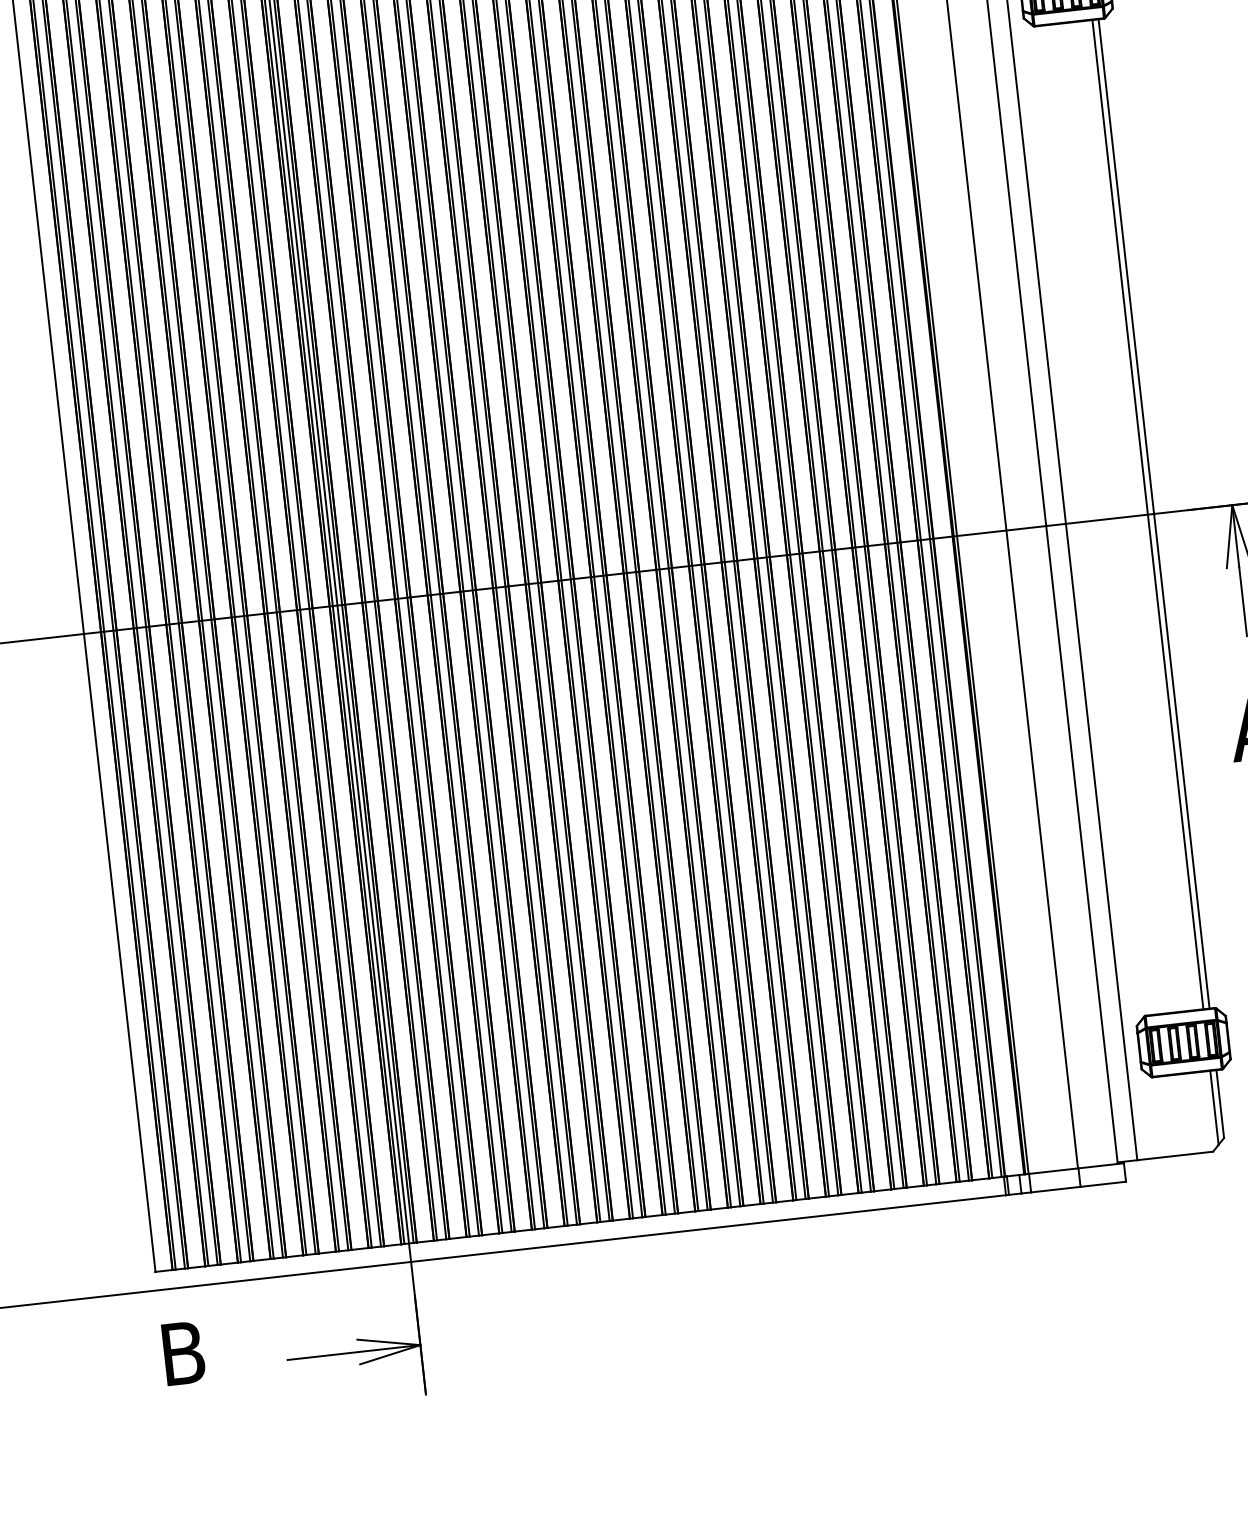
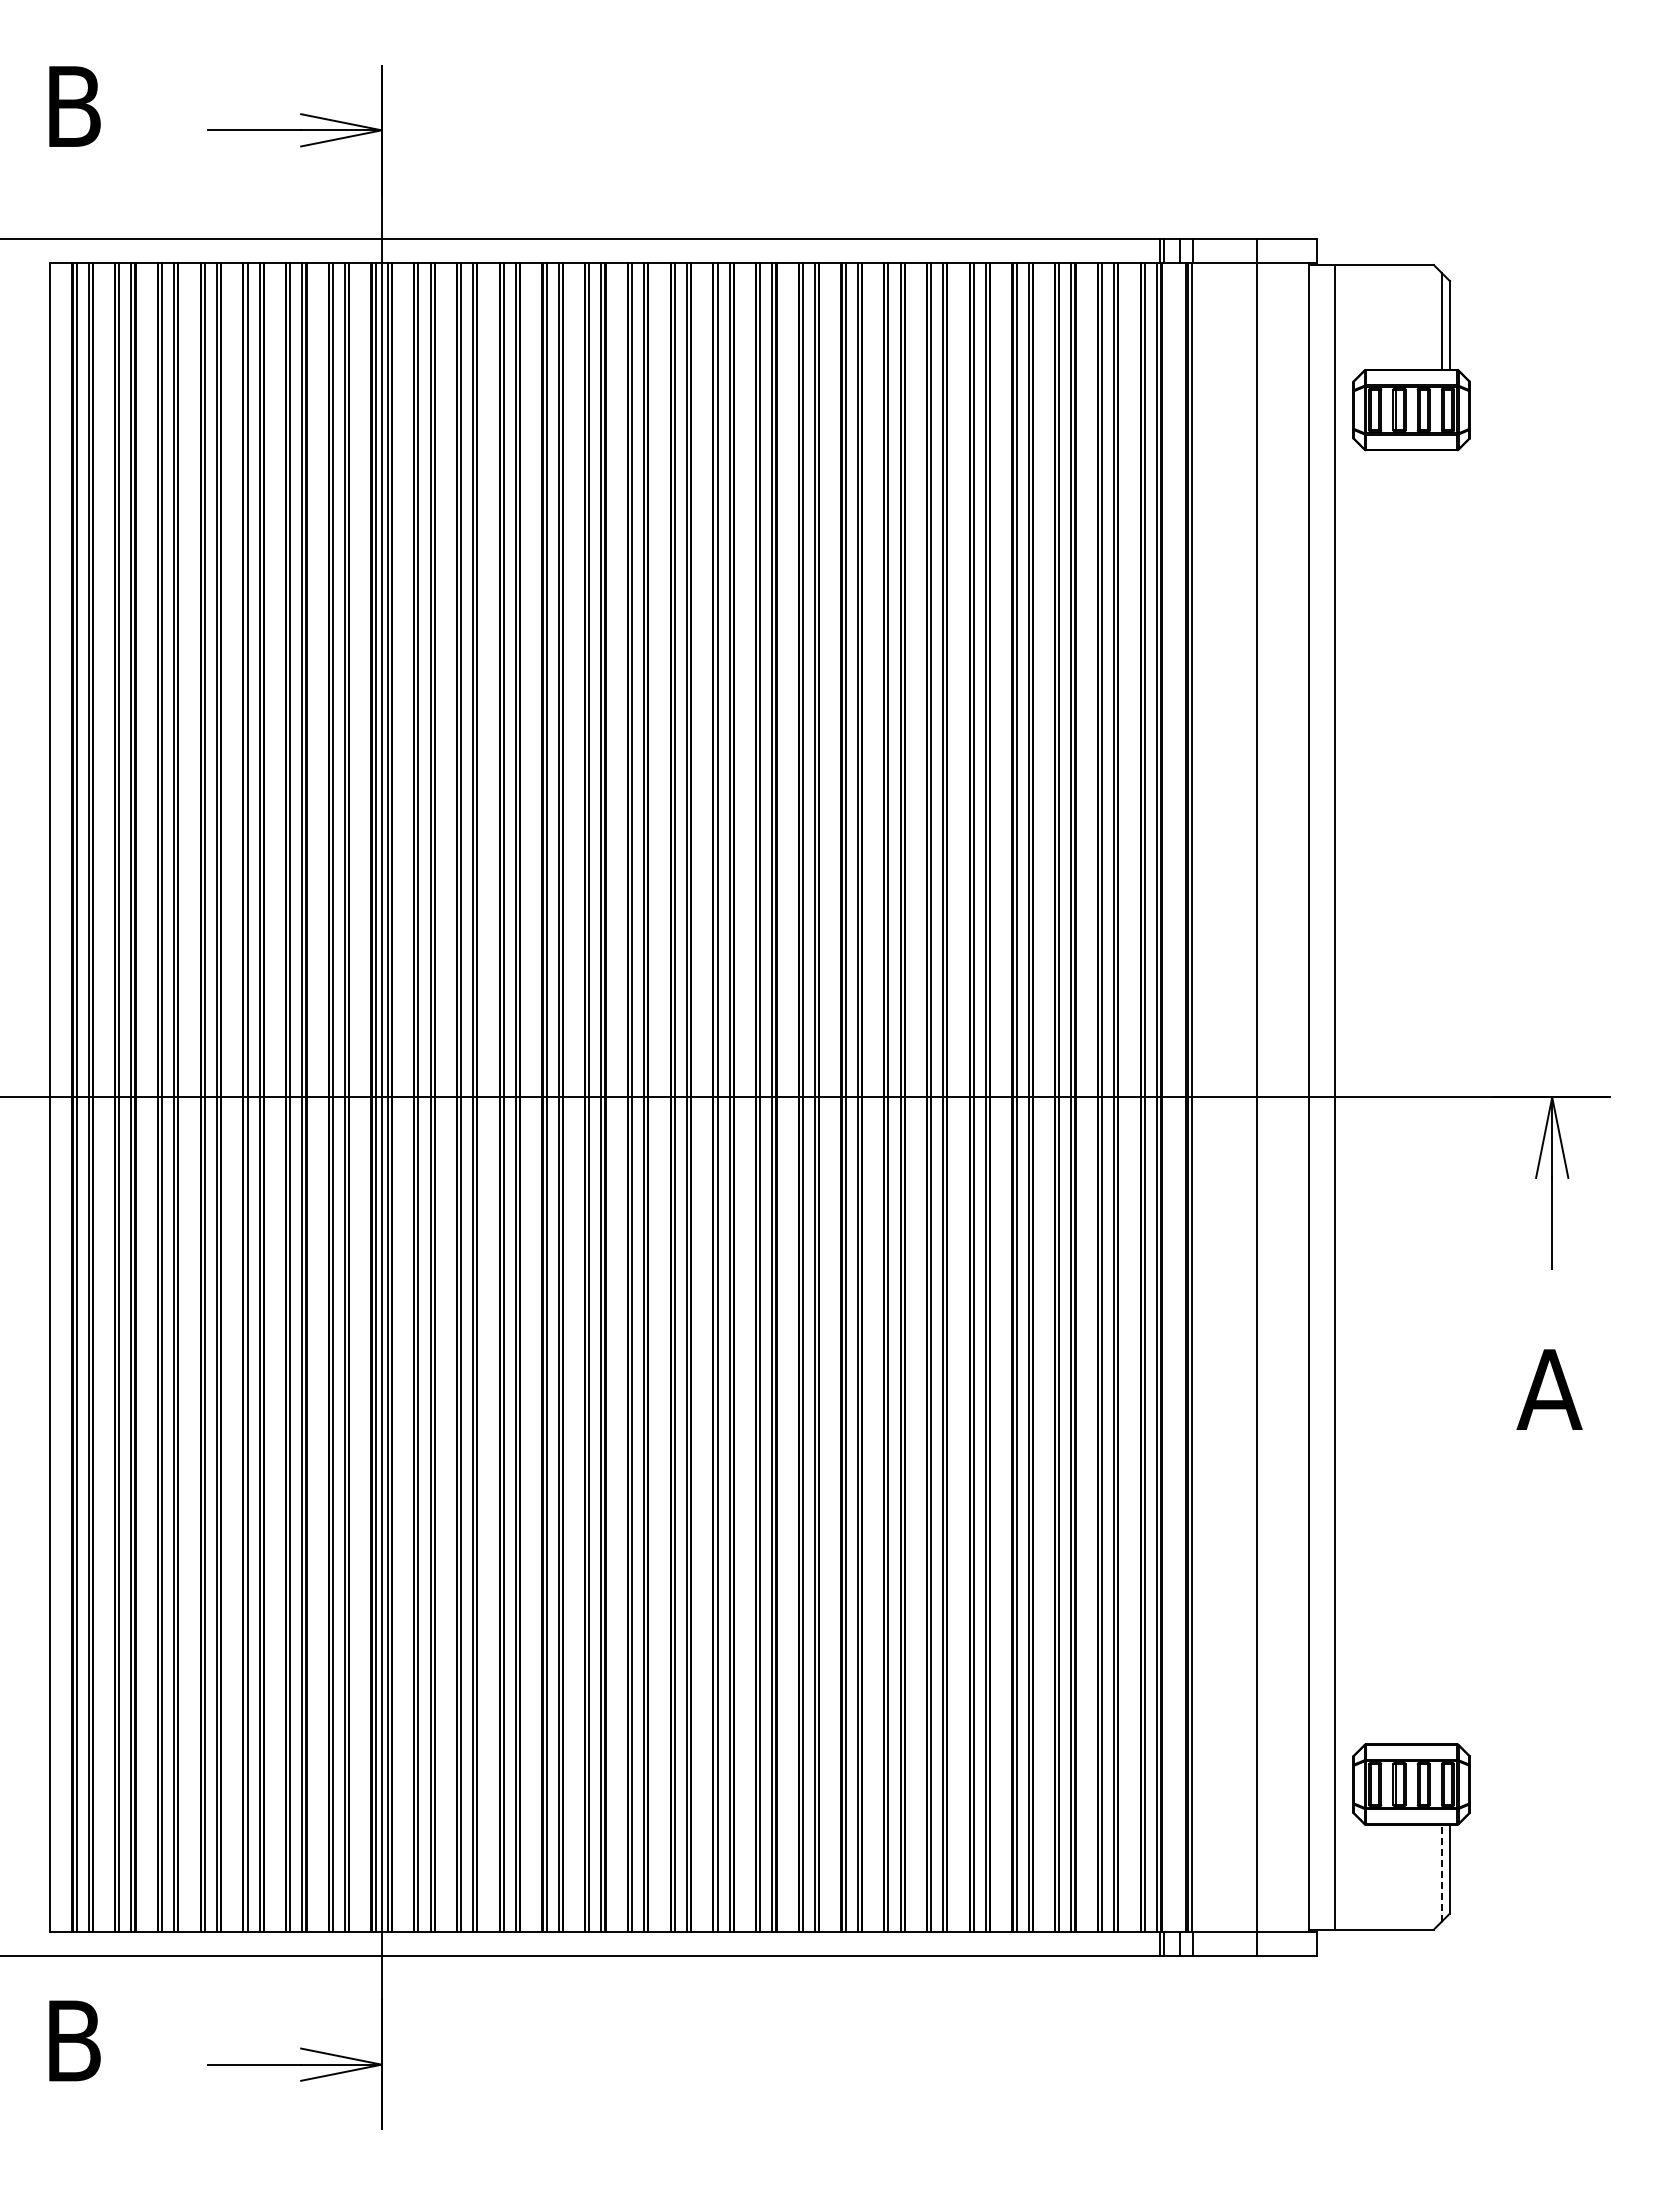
line: (1147, 514) -> (1441, 1097), removed
line: (1153, 514) -> (1449, 1097), removed
line: (1214, 1107) -> (1441, 1872), solid -> dashed

